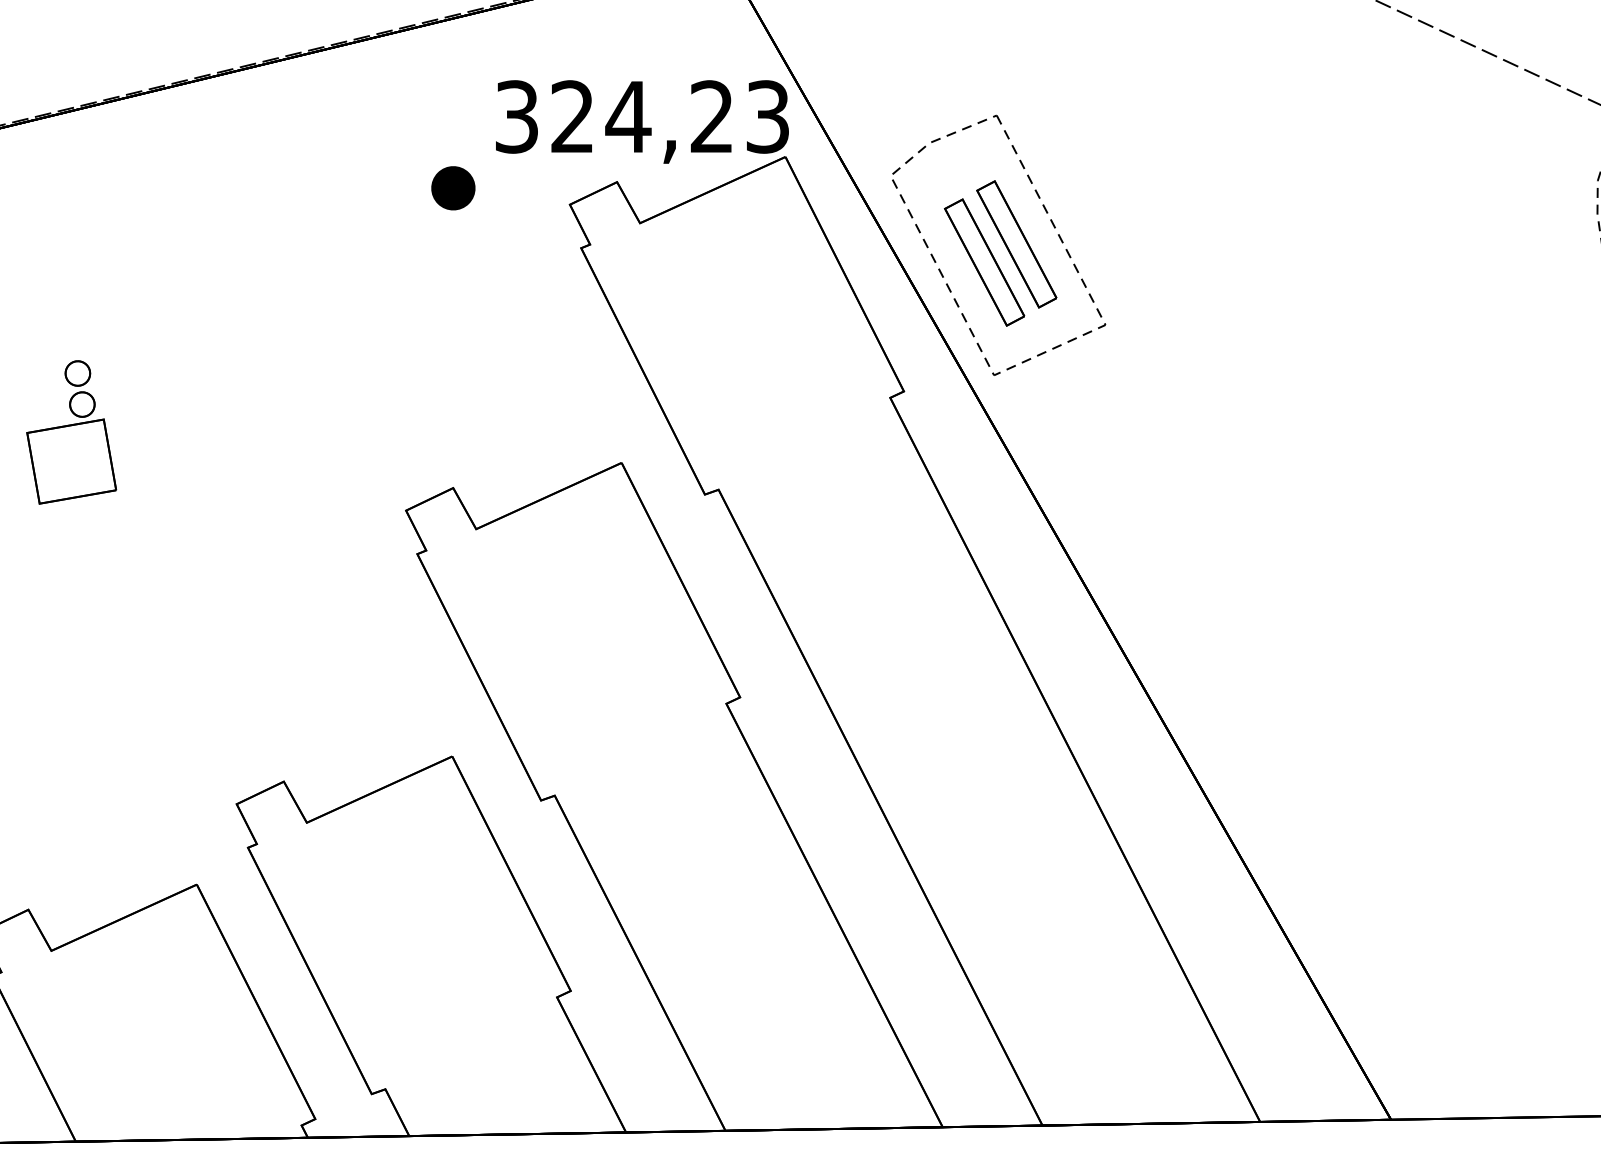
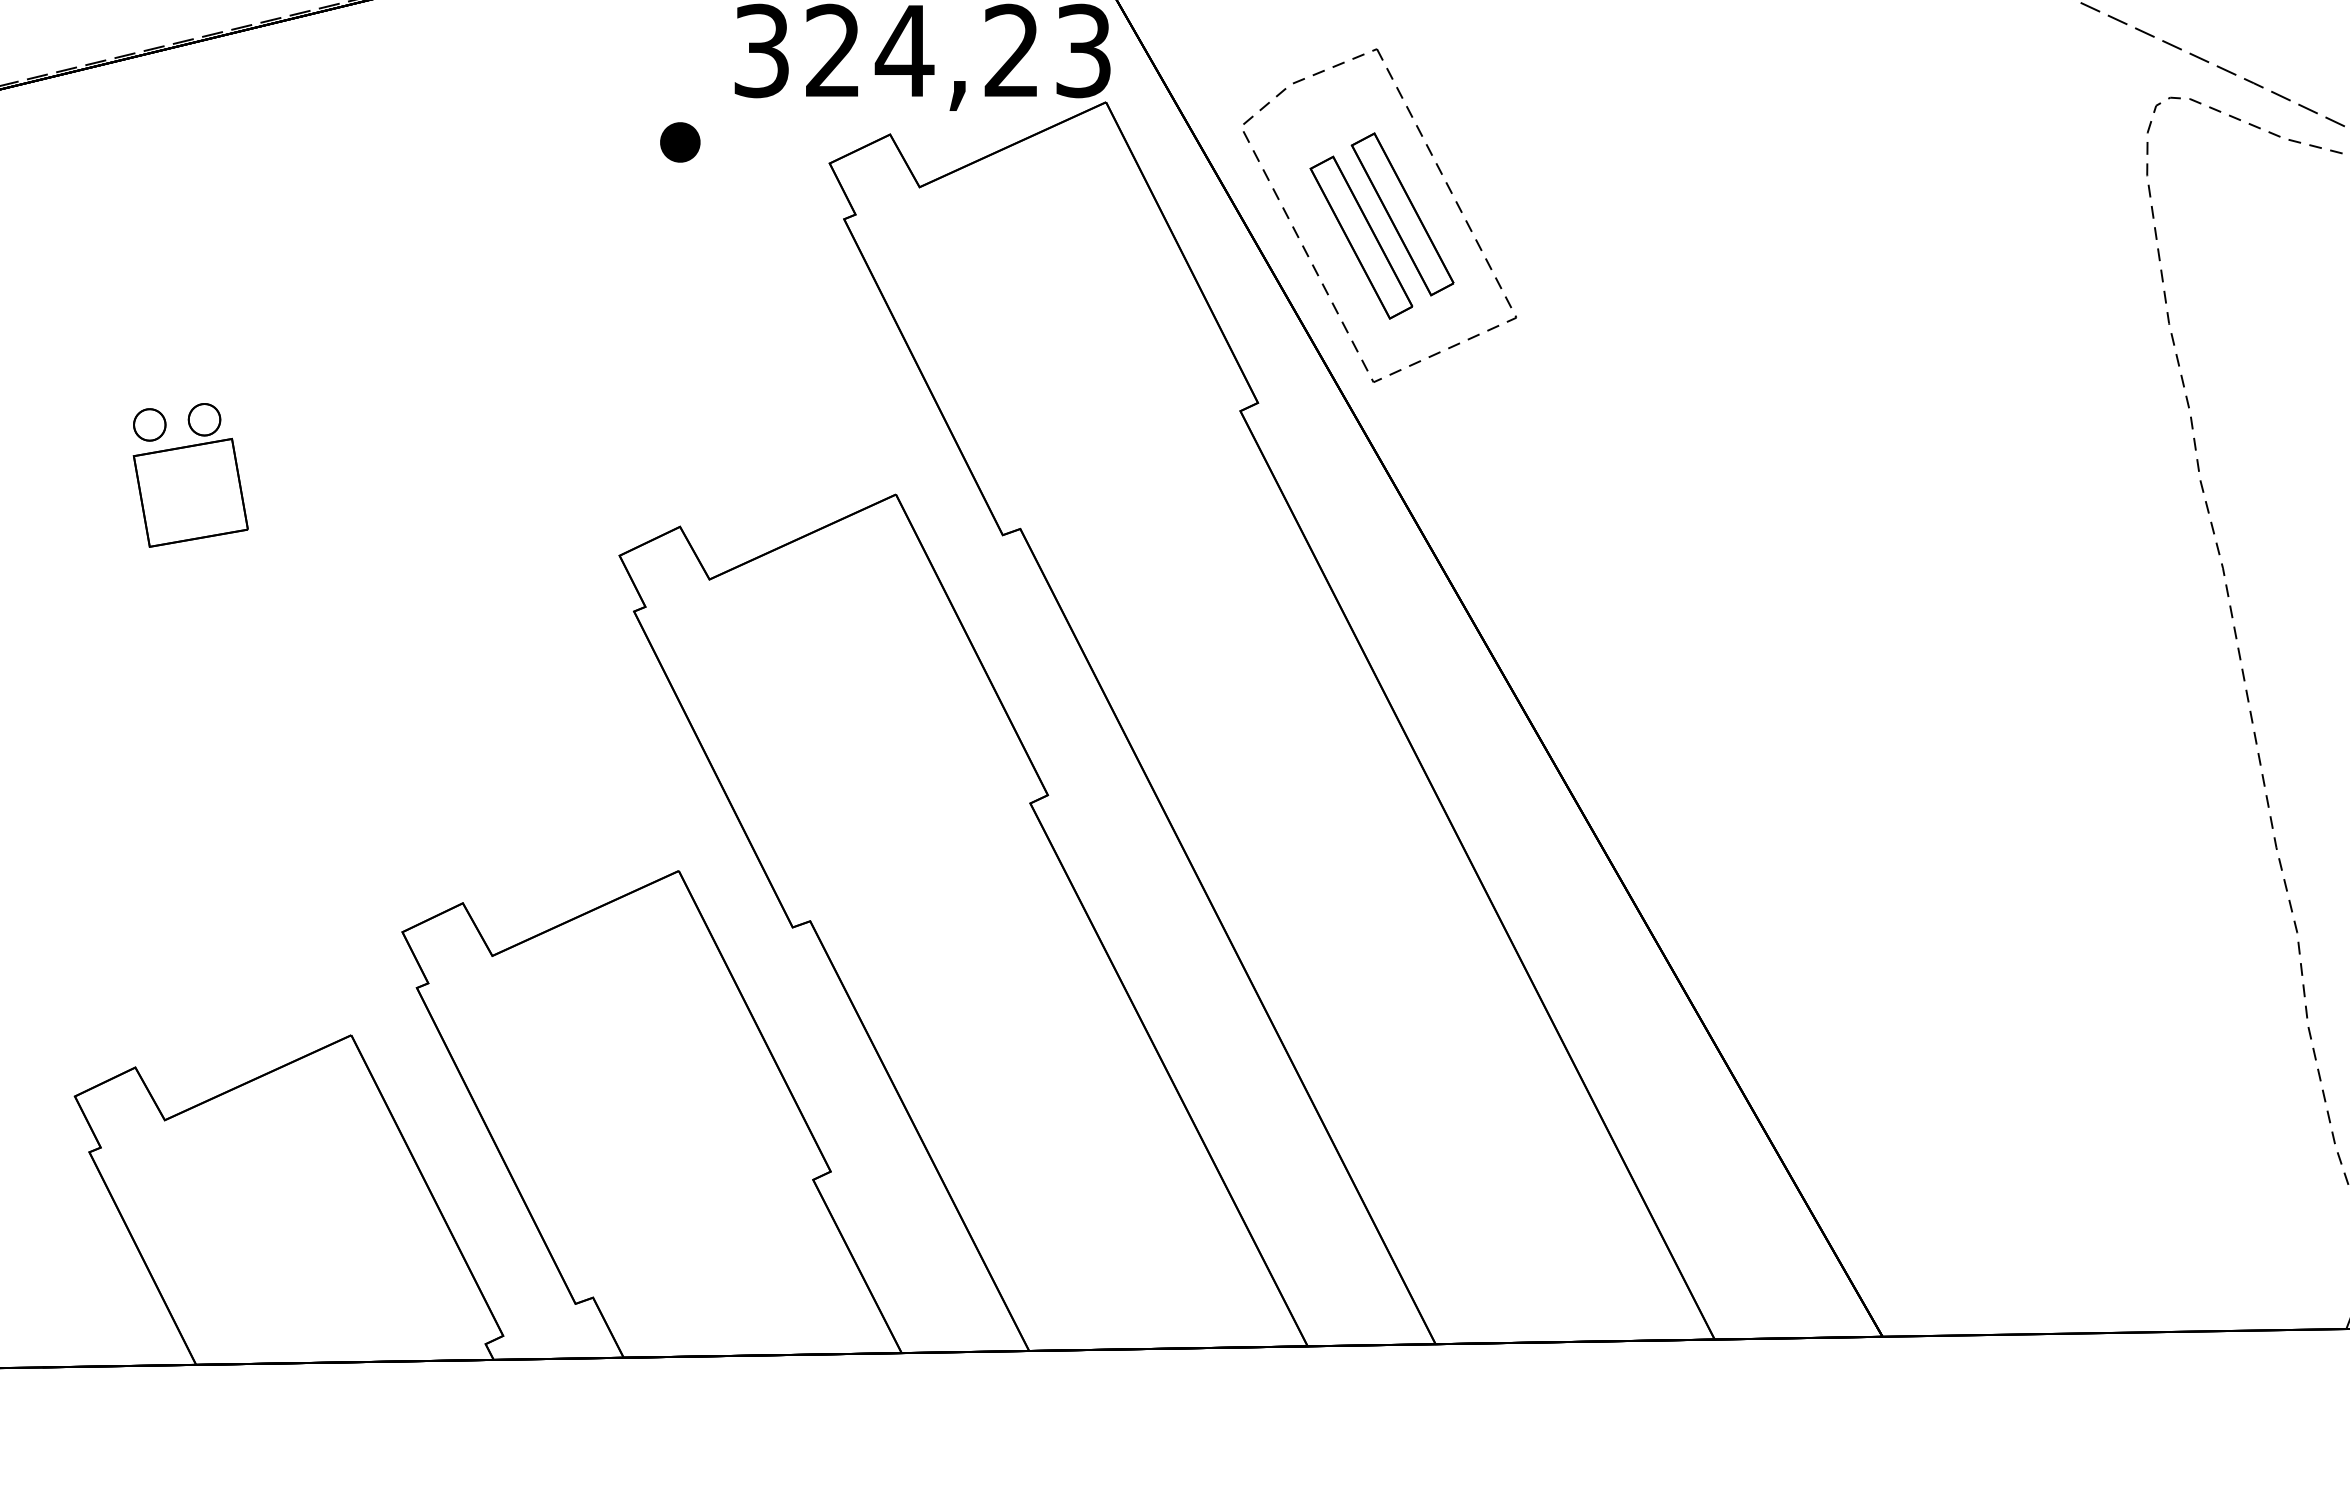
part: (453, 188) -> (680, 142), size x0.71
part: (77, 373) -> (149, 424), moved

